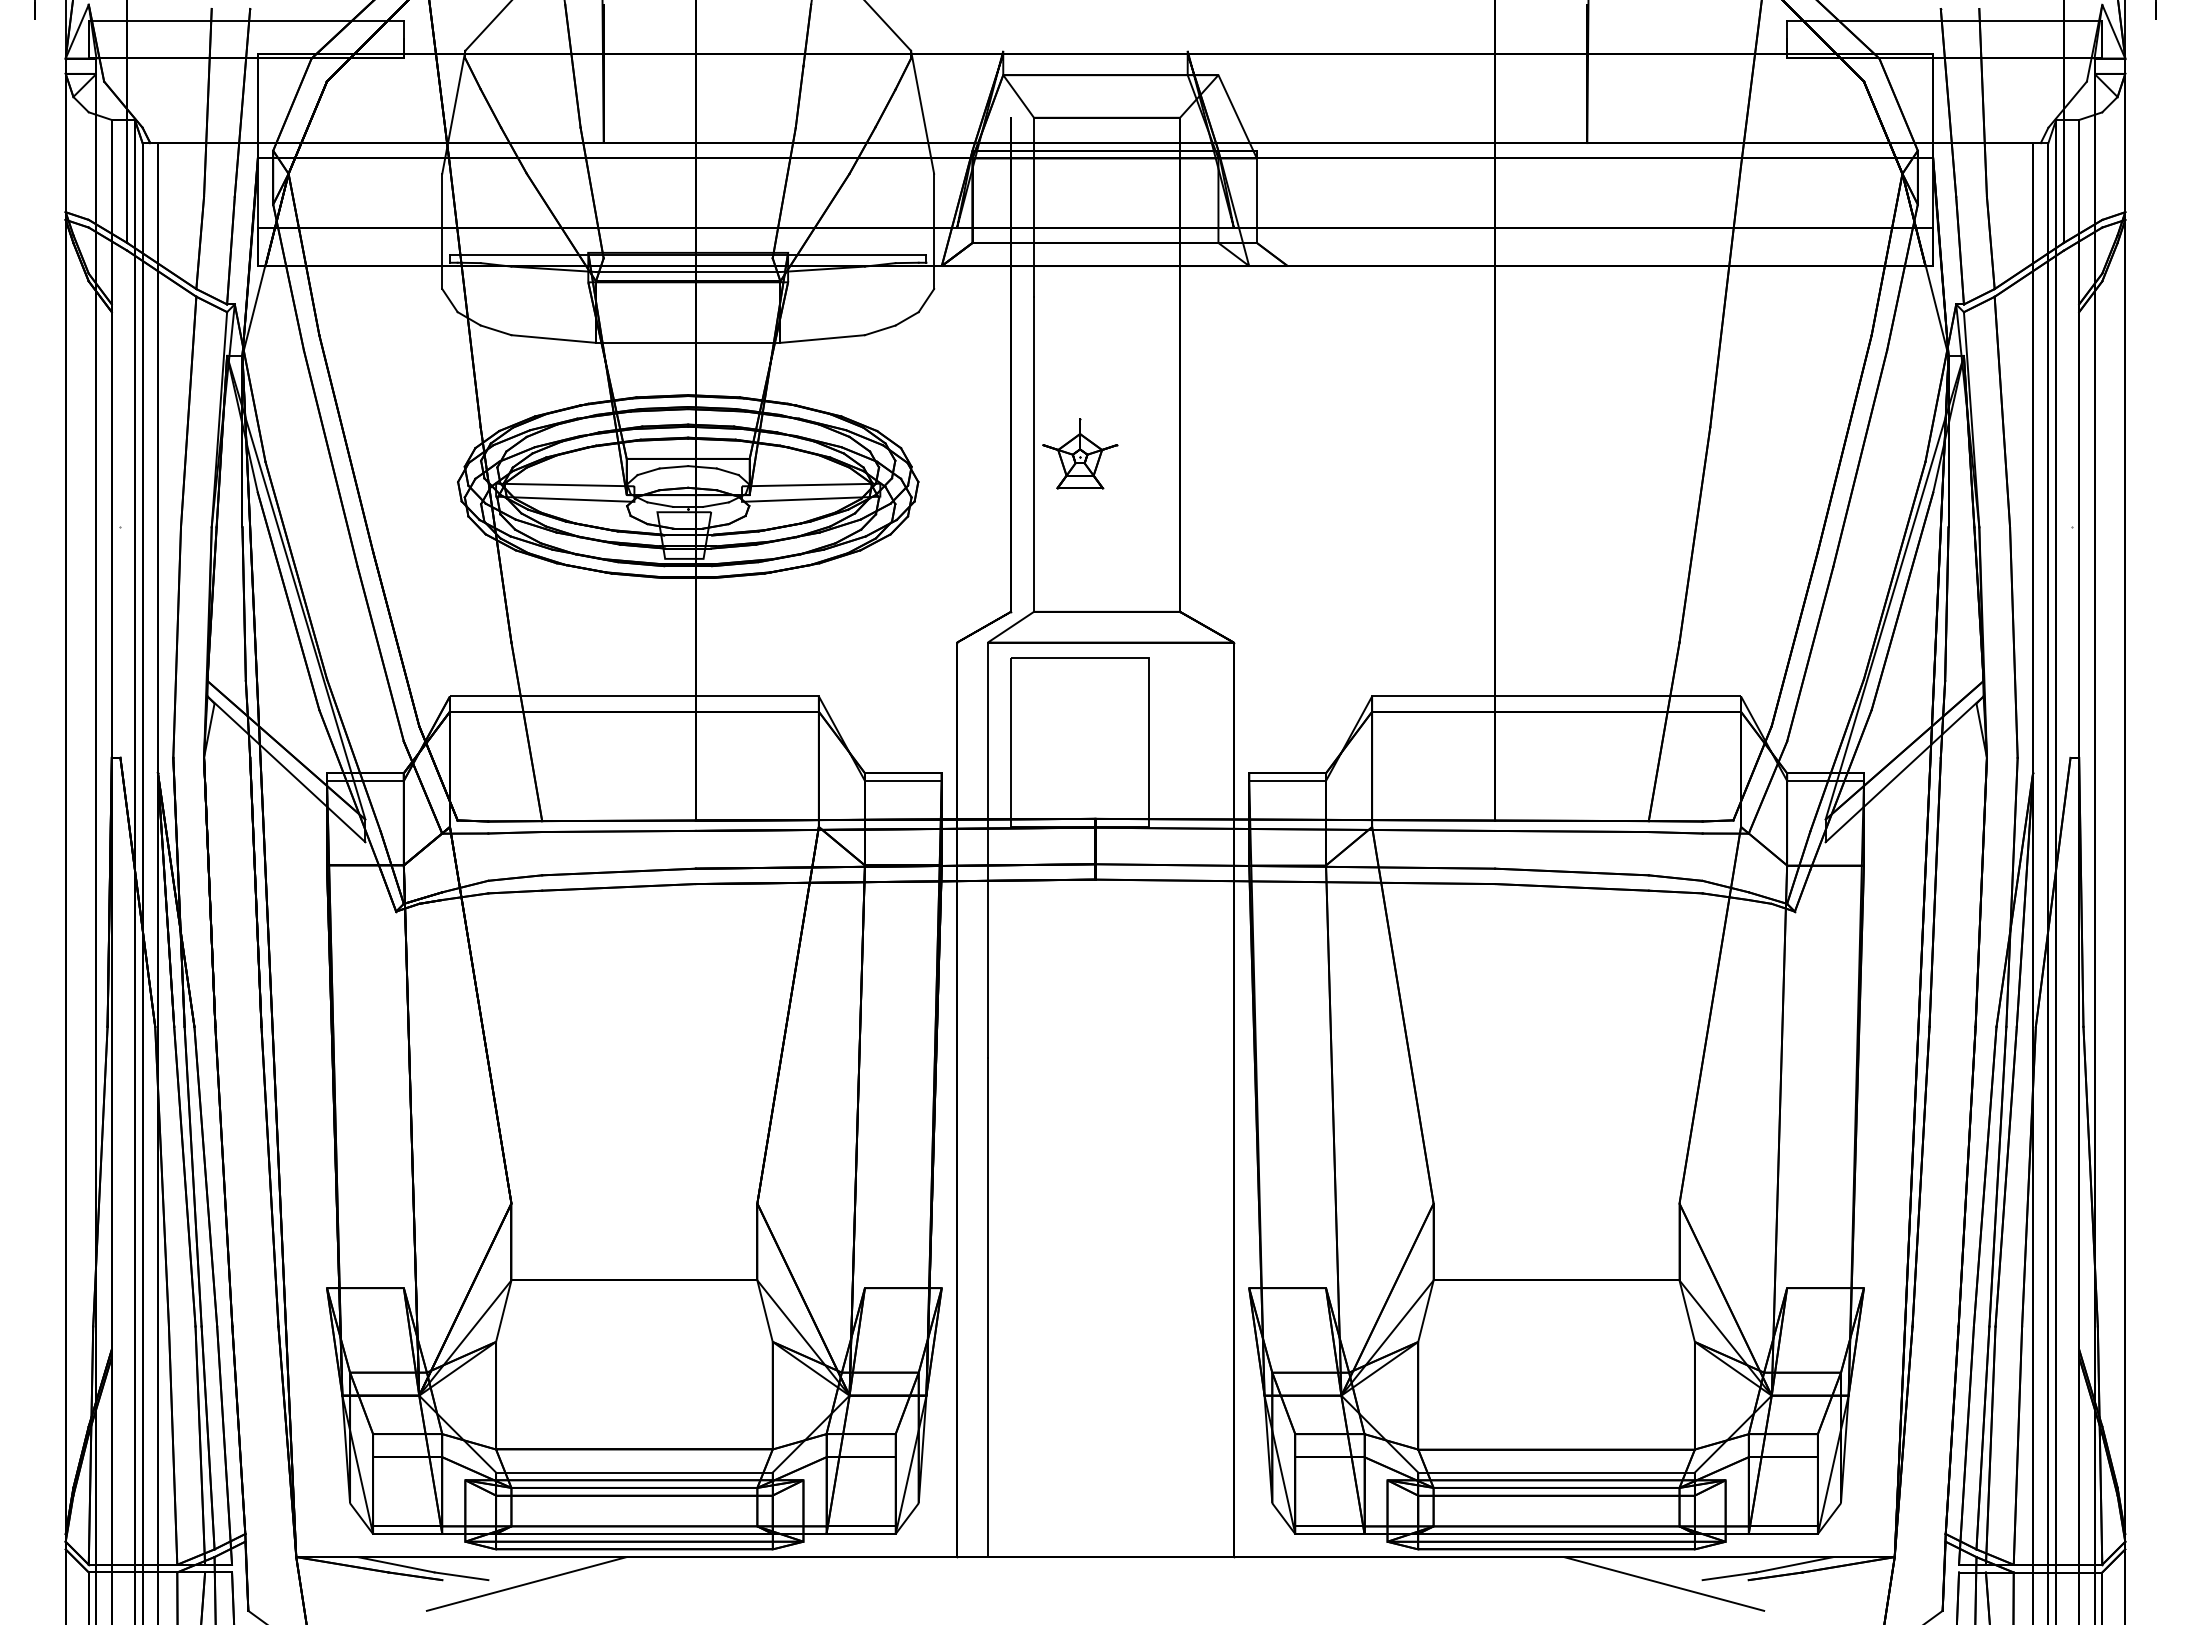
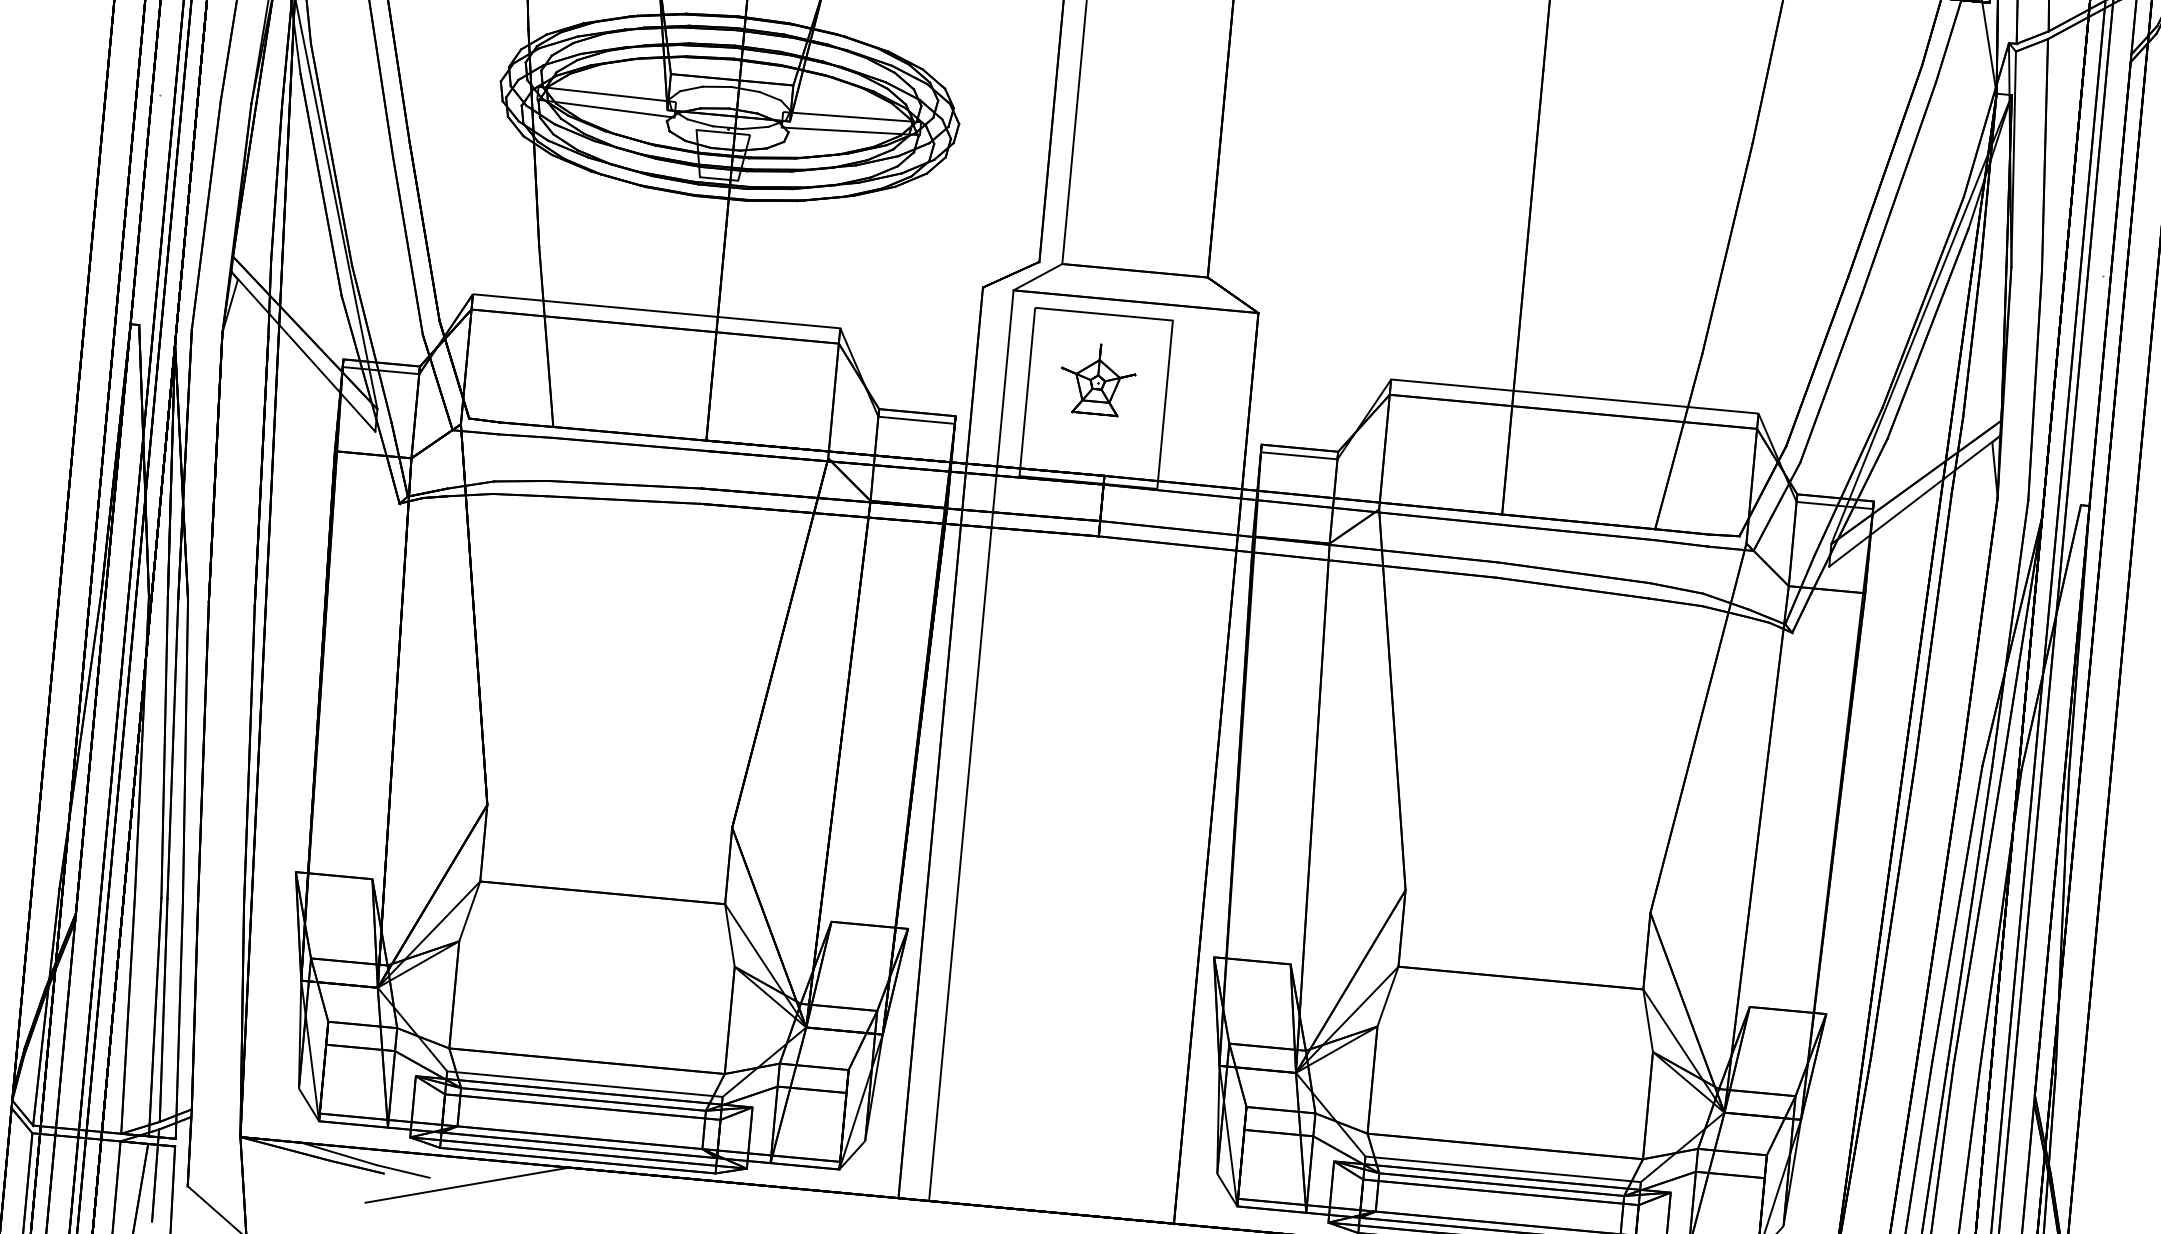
part: (1080, 453) -> (1098, 379), moved

